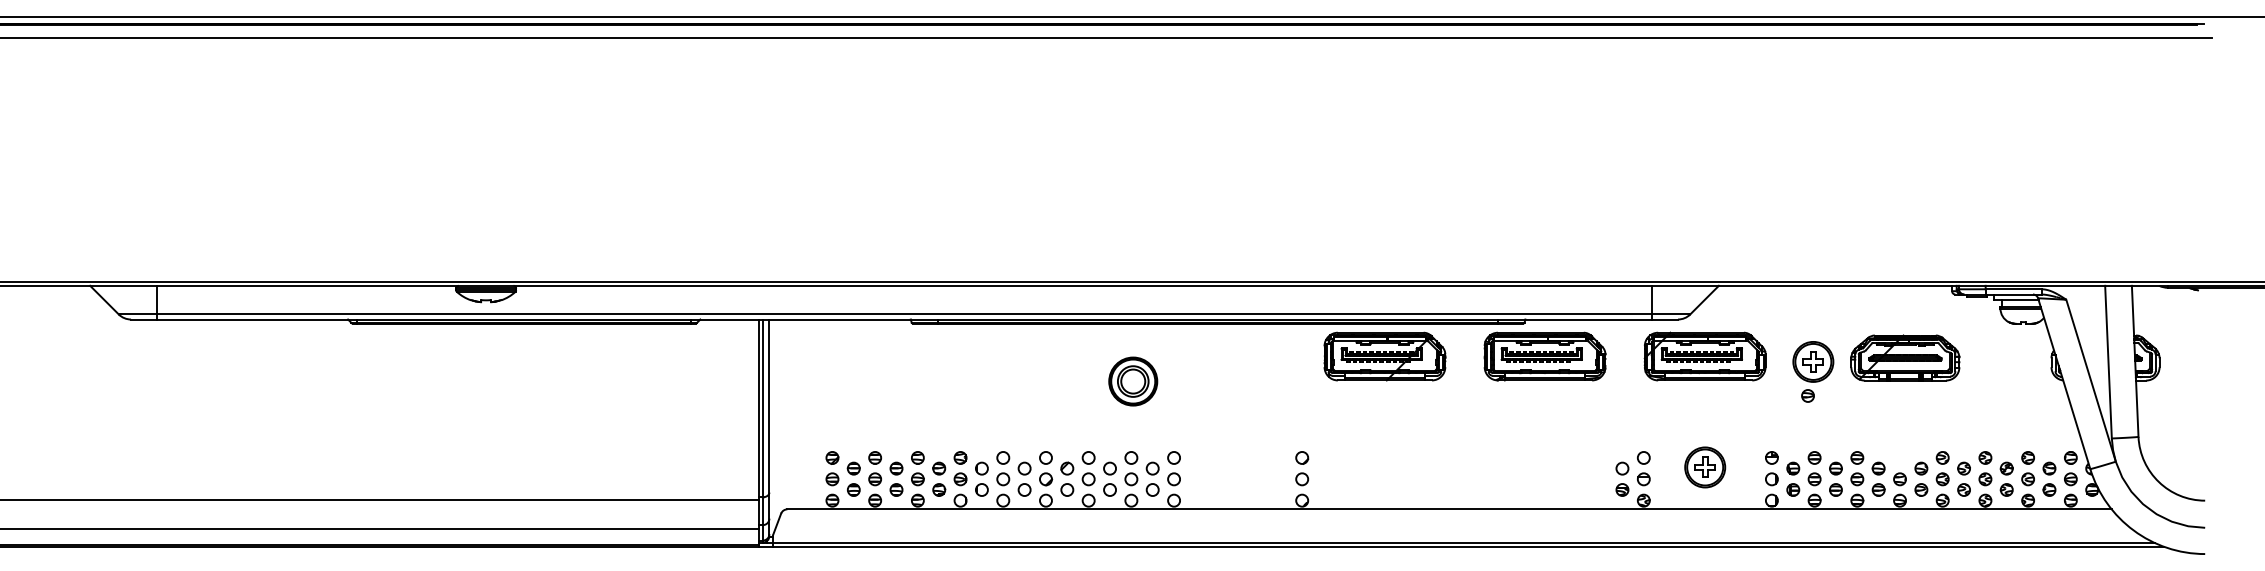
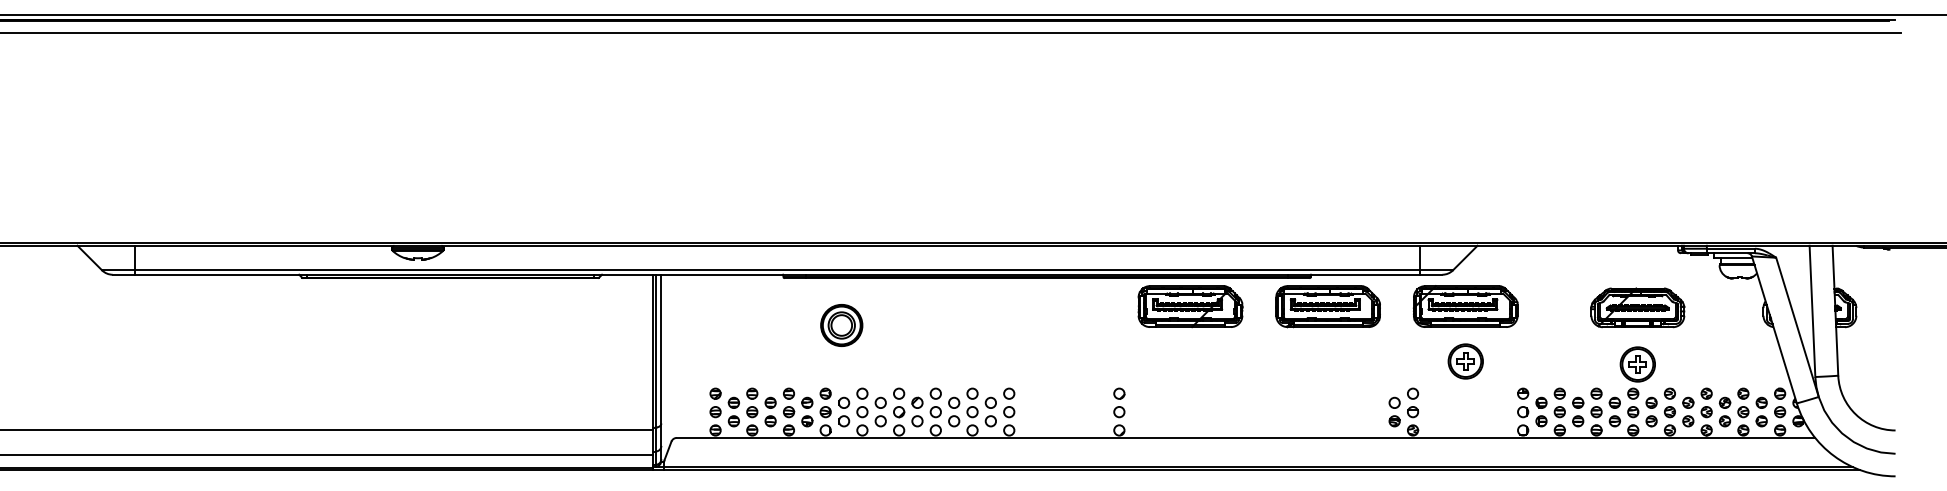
part: (1813, 371) -> (1637, 372), moved
part: (1133, 381) -> (841, 325), moved
part: (1705, 467) -> (1466, 361), moved

